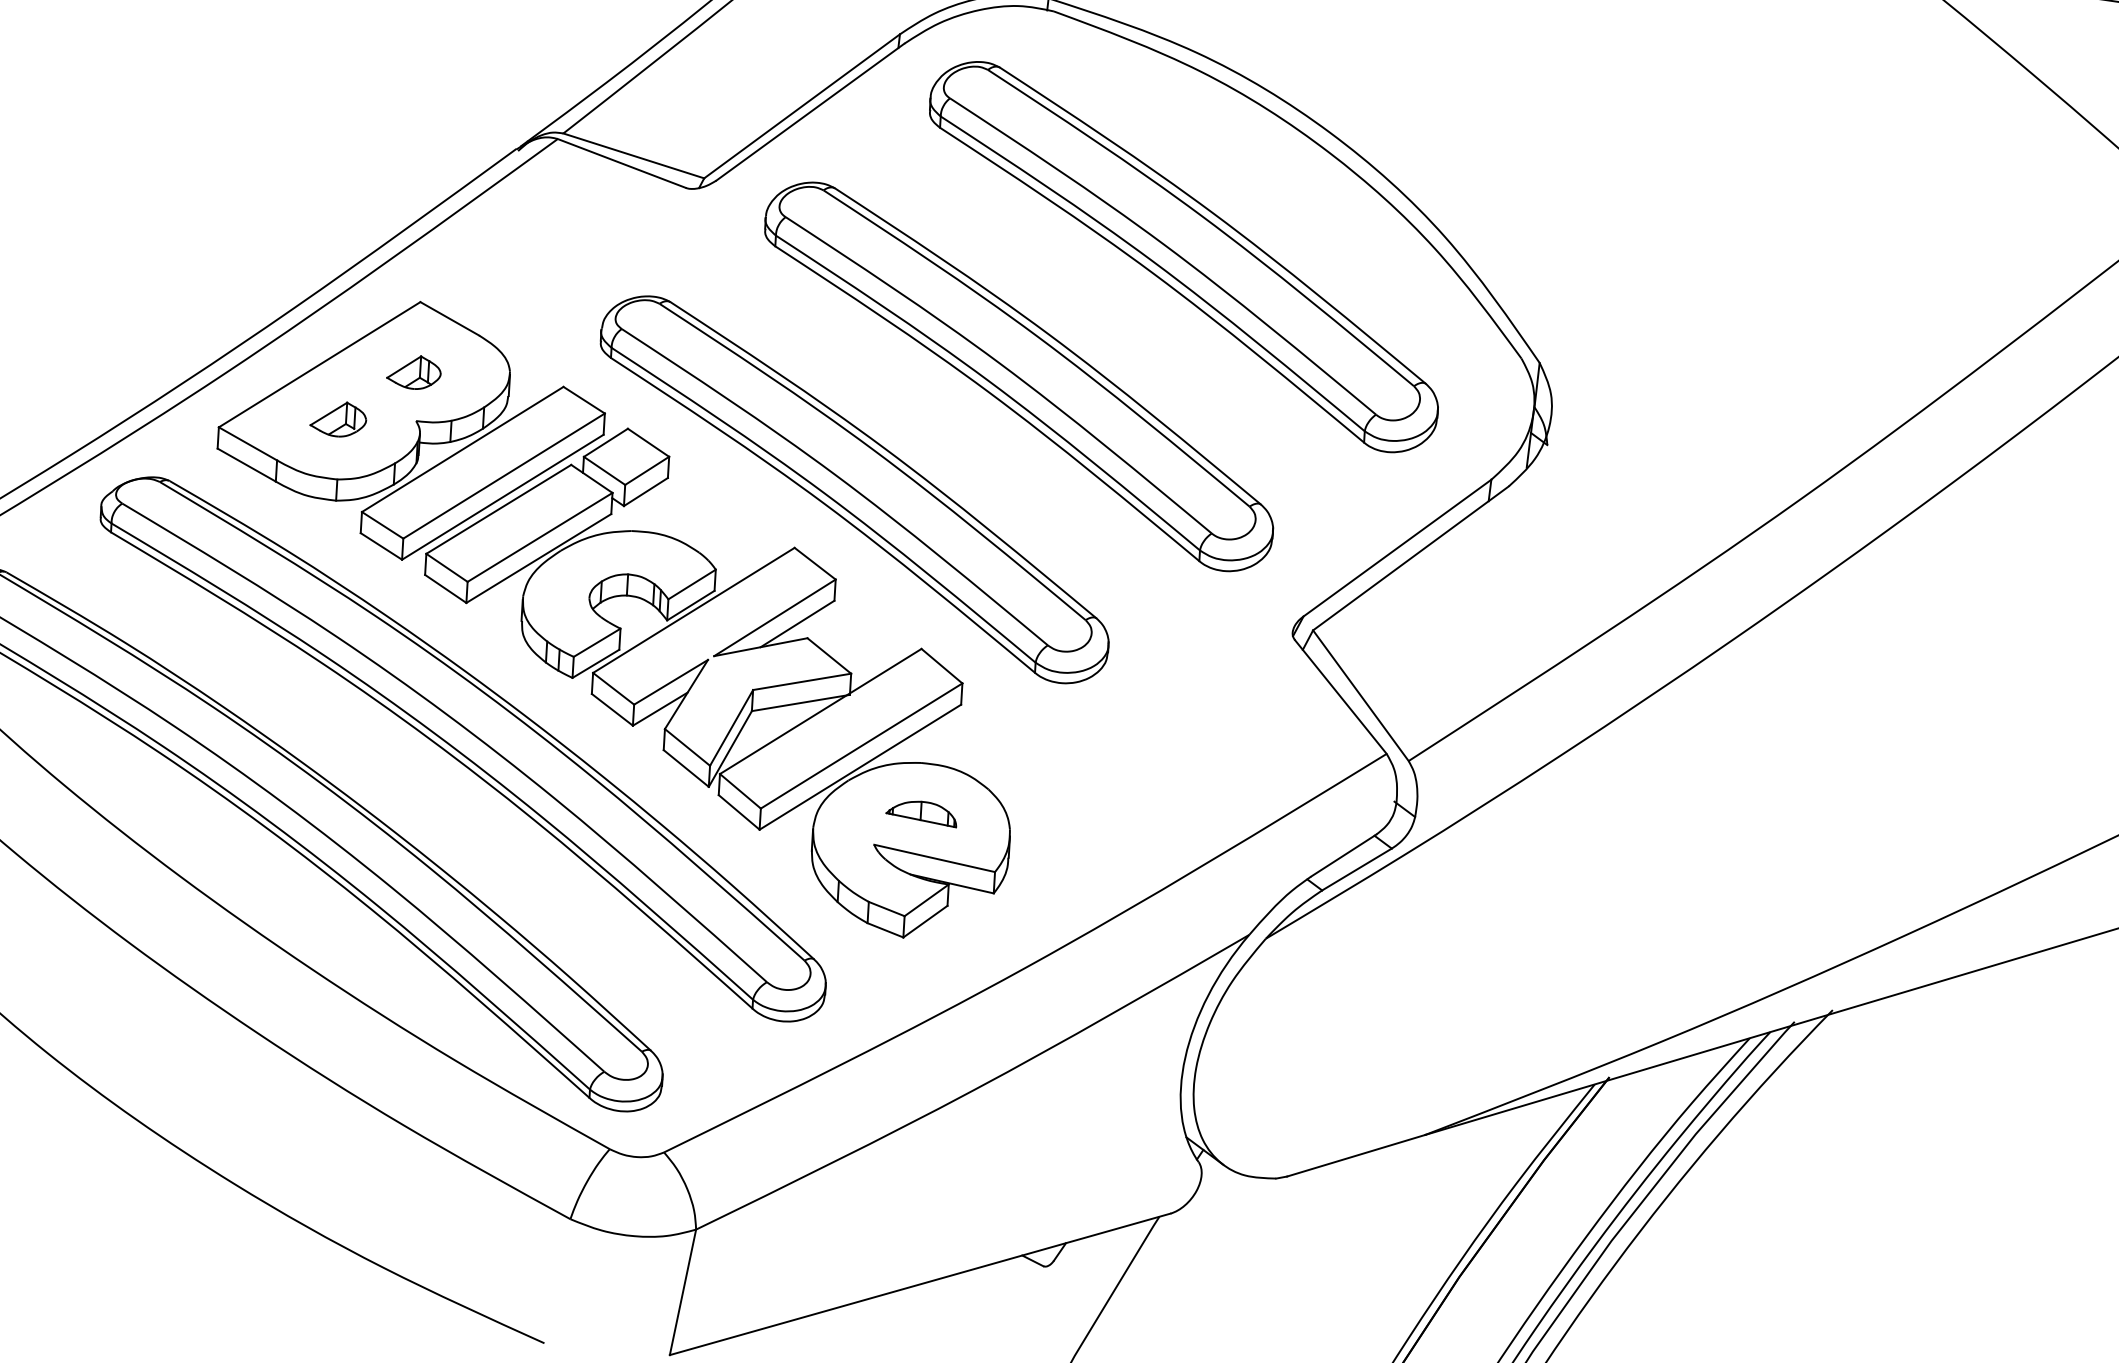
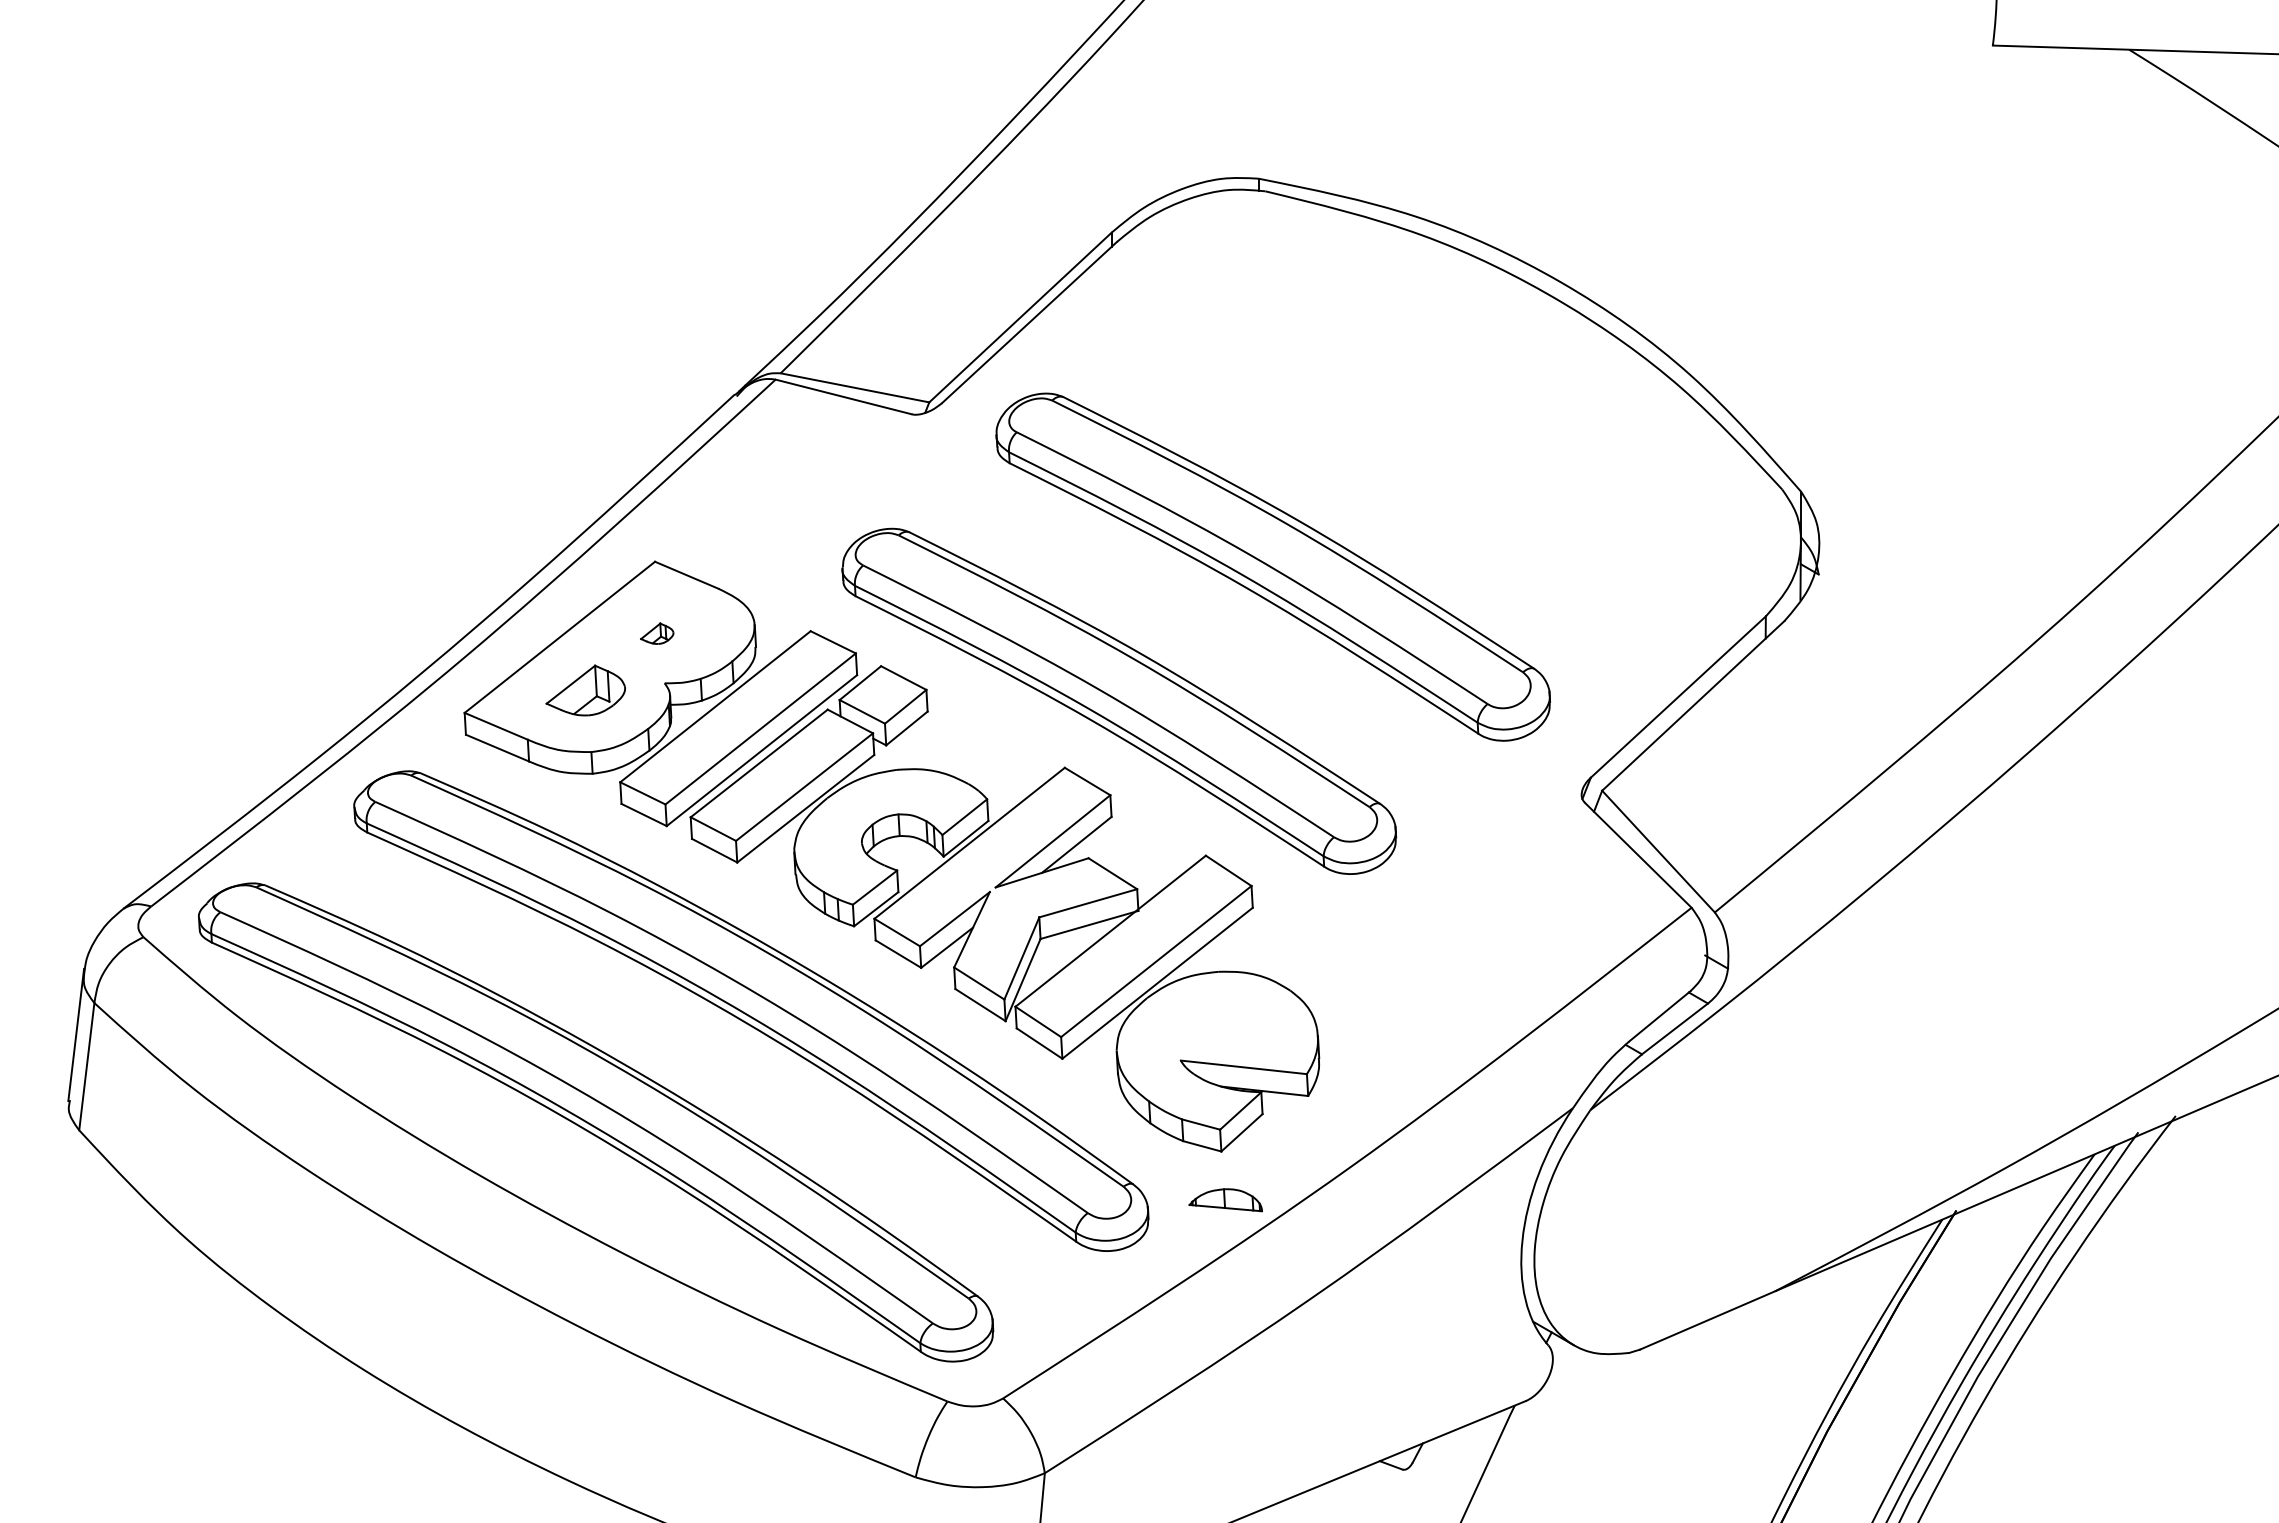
part: (1183, 256) -> (1426, 425), removed
part: (414, 371) -> (657, 633), size x0.6
part: (338, 419) -> (585, 690), size x1.4
part: (921, 812) -> (1225, 1200), moved

